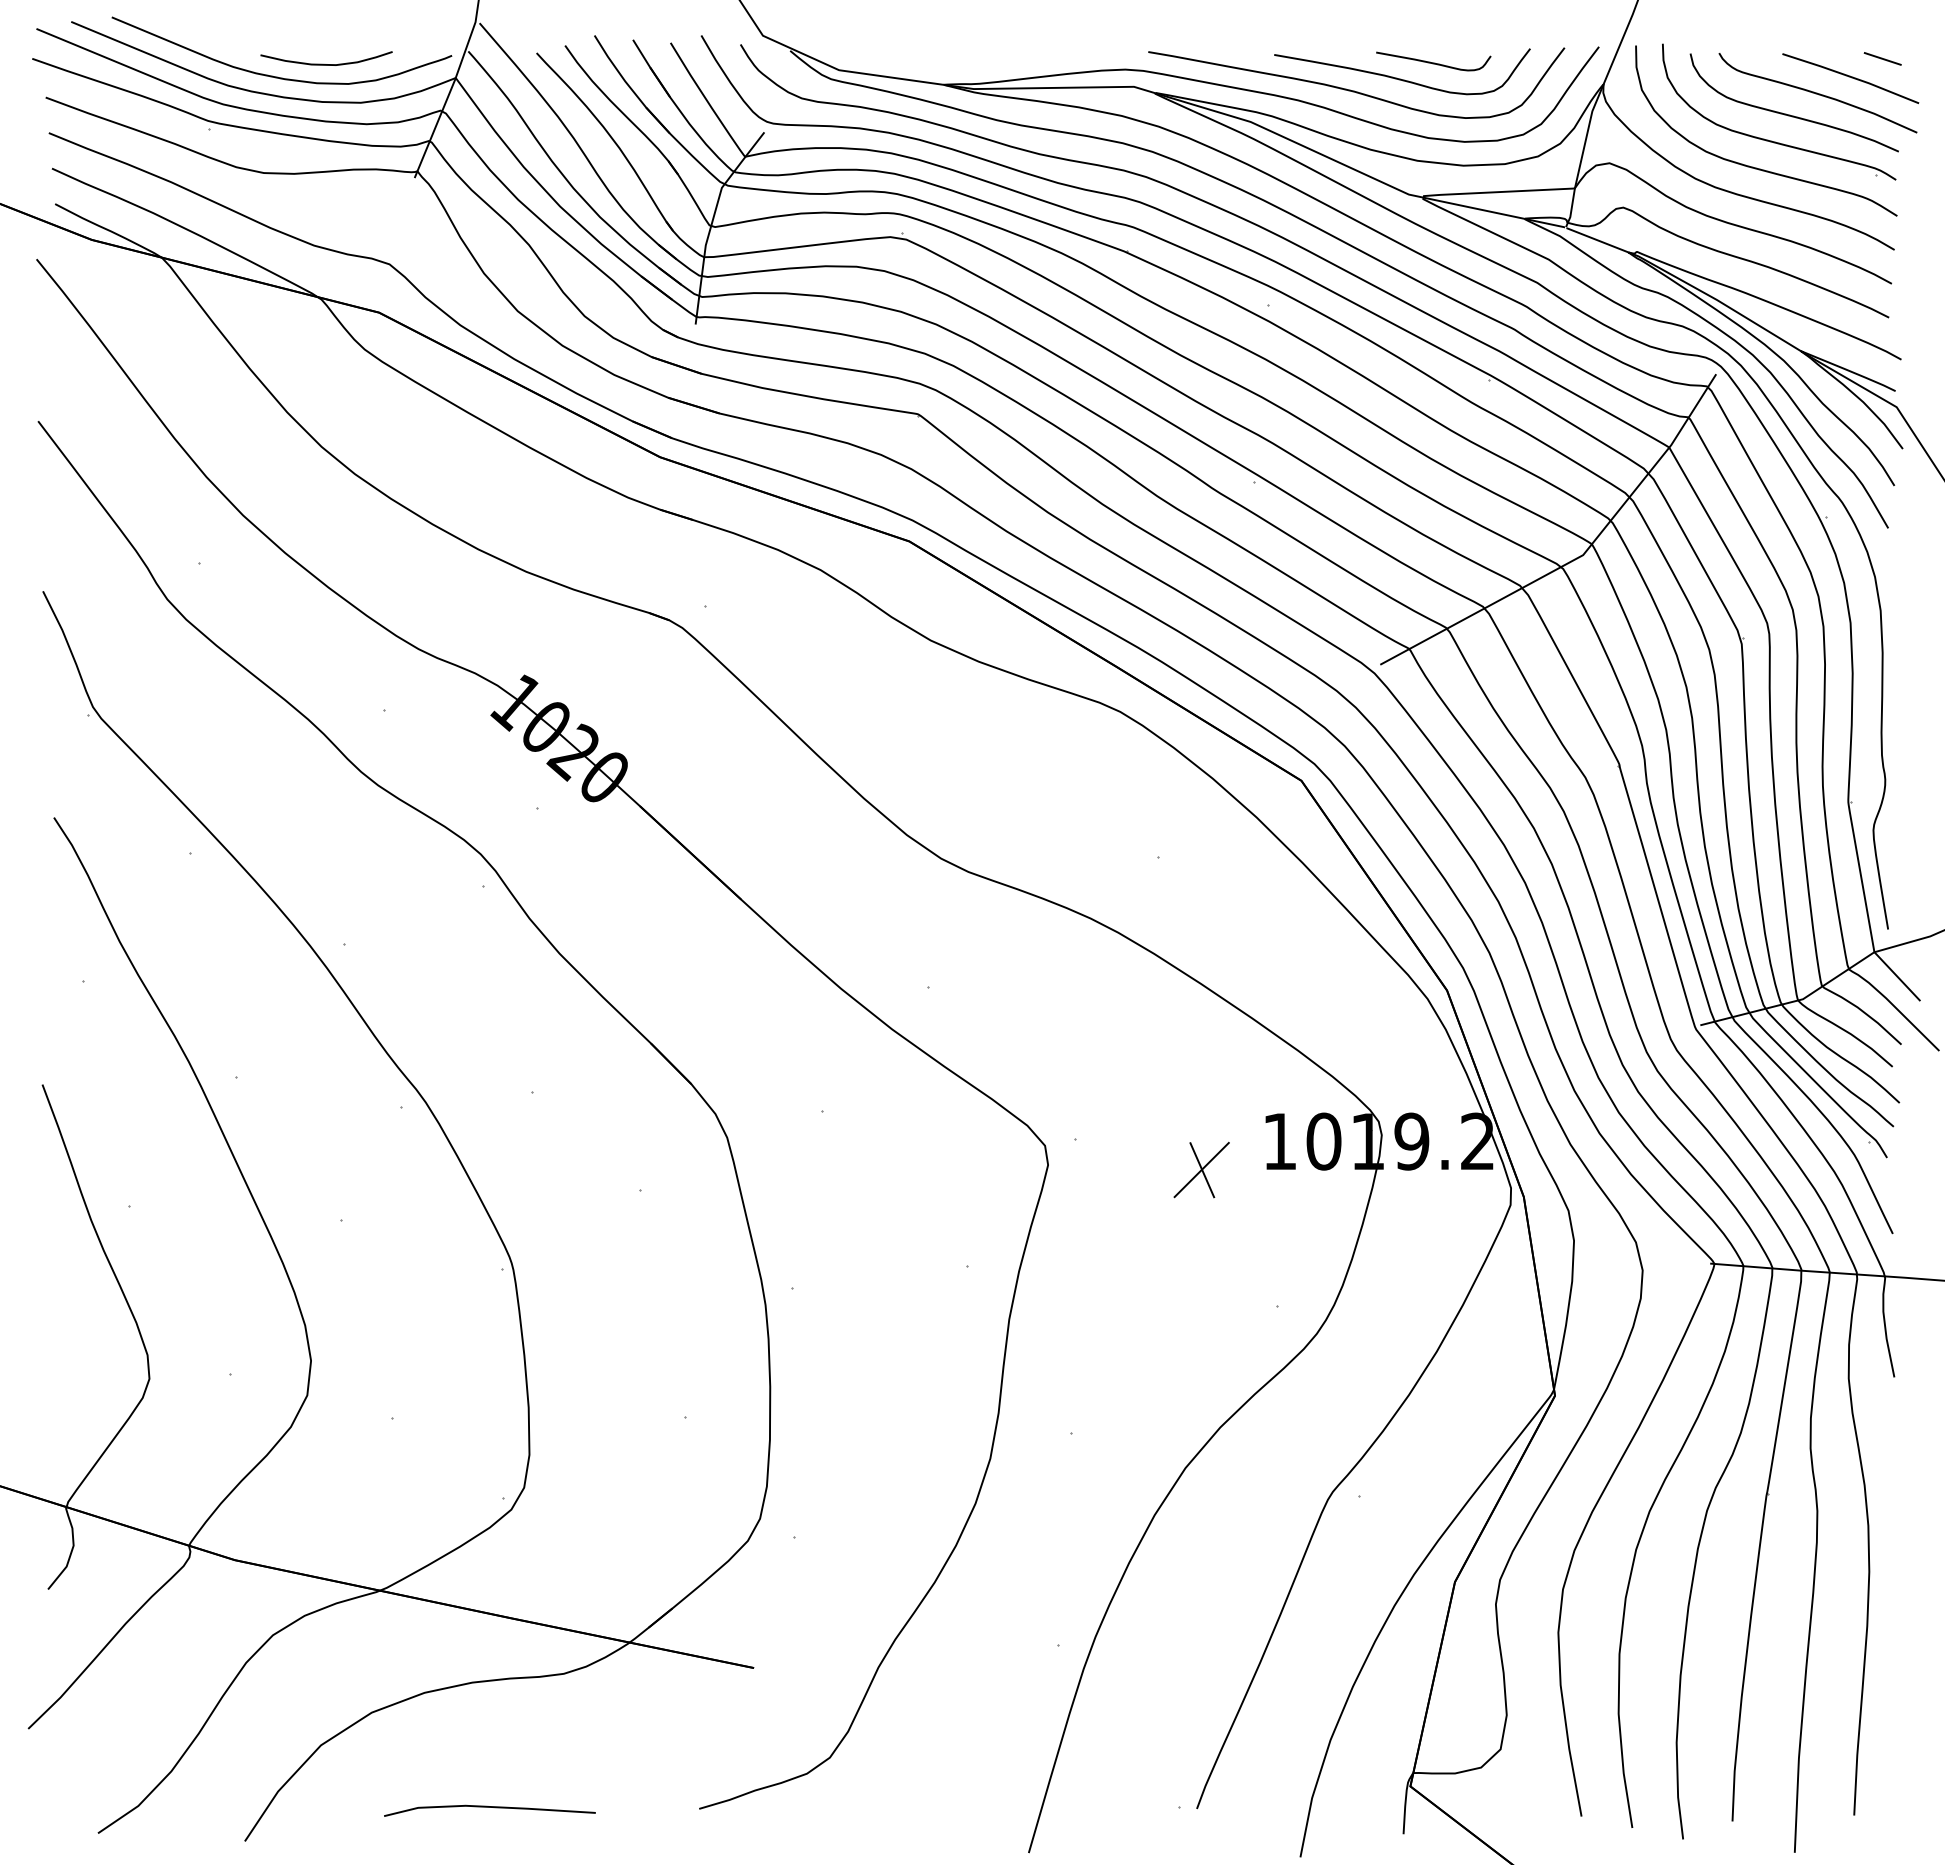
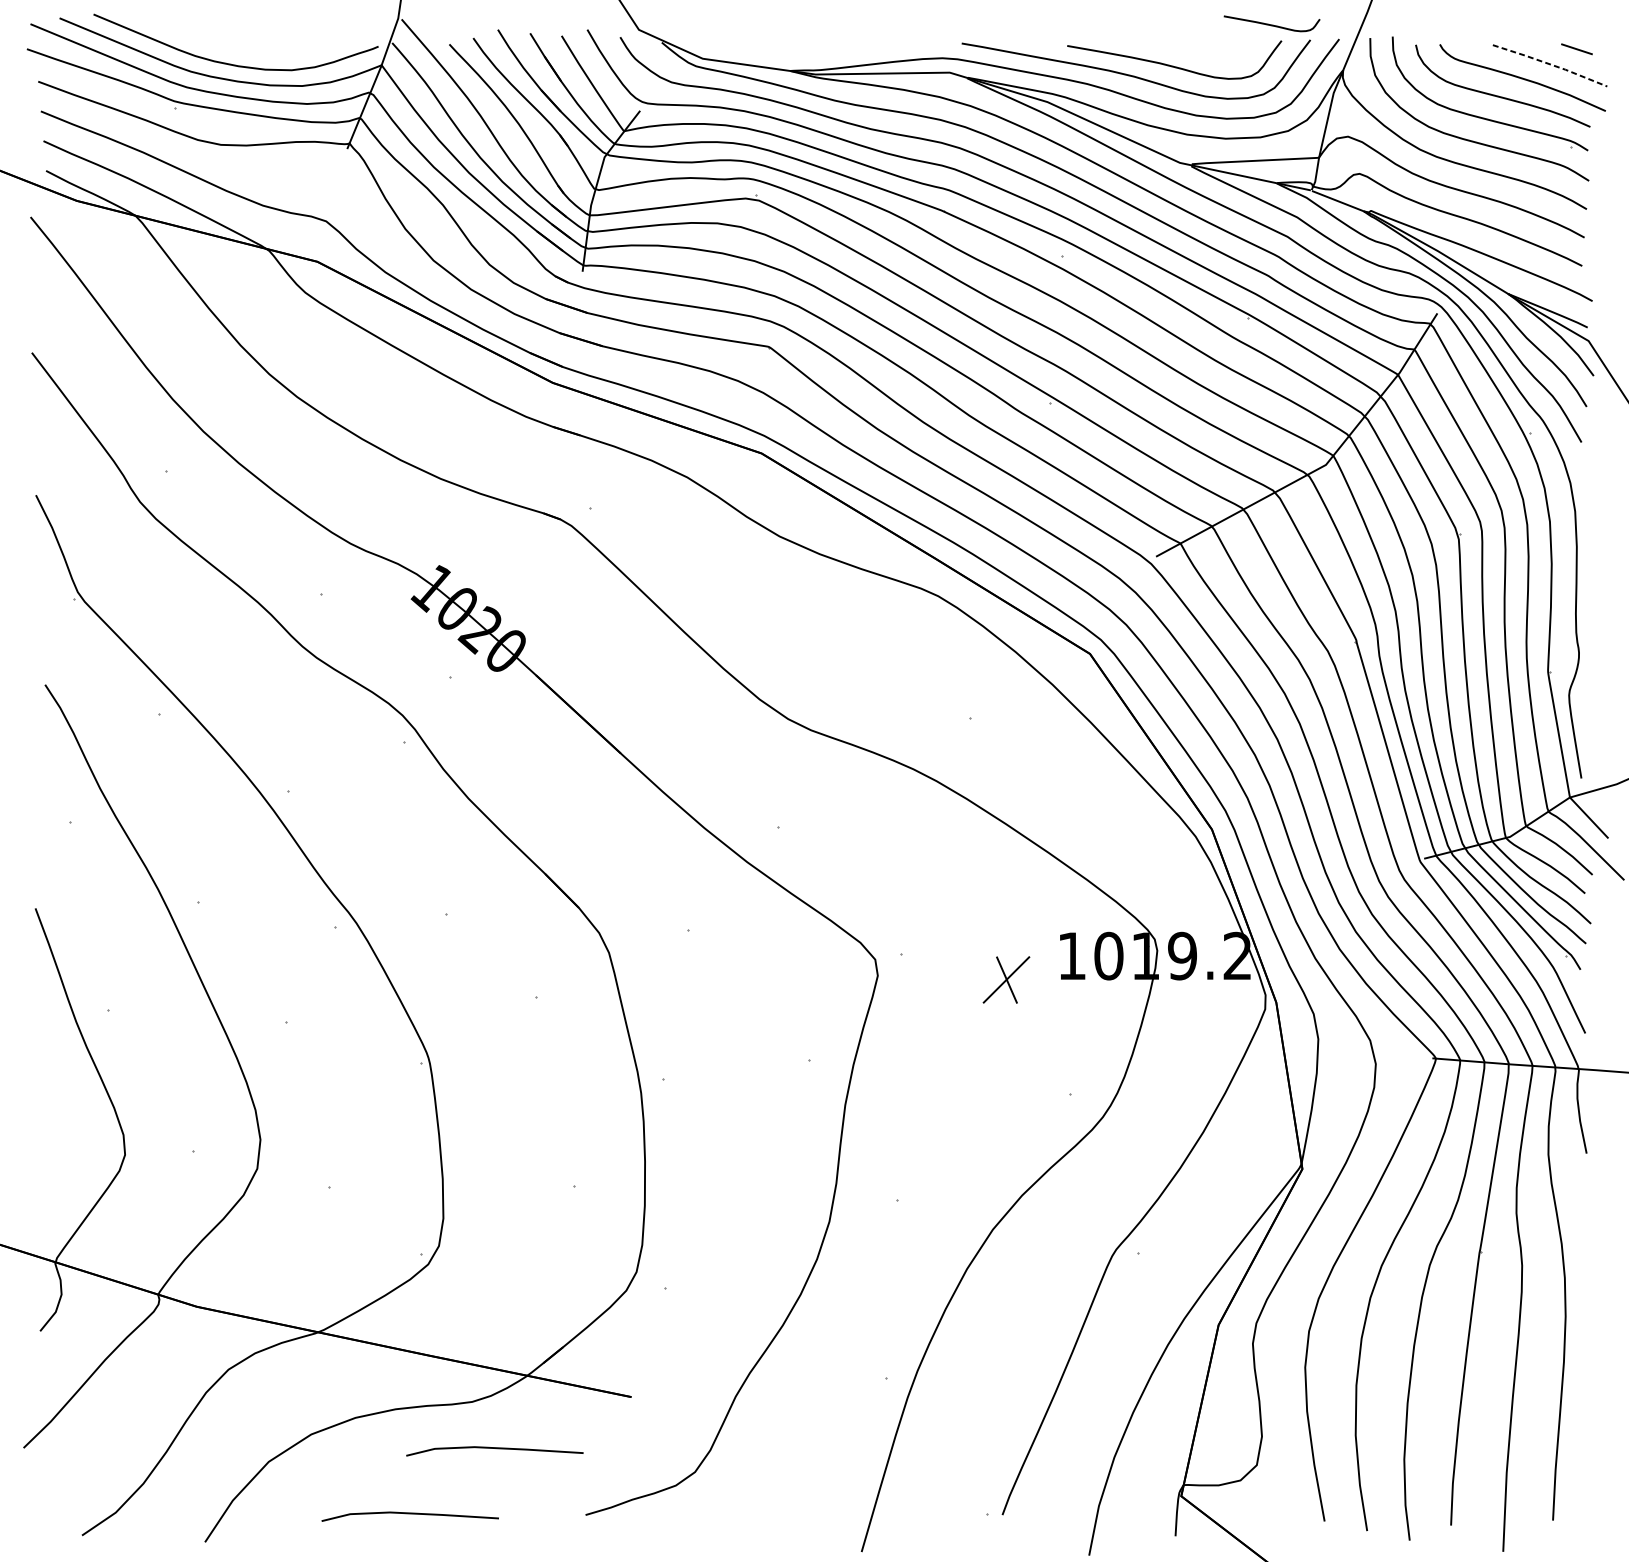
curve: (1433, 62) -> (1271, 24), moved
curve: (323, 63) -> (270, 53), removed
line: (1851, 77) -> (1550, 64), solid -> dashed
line: (590, 1729) -> (494, 1448), added

